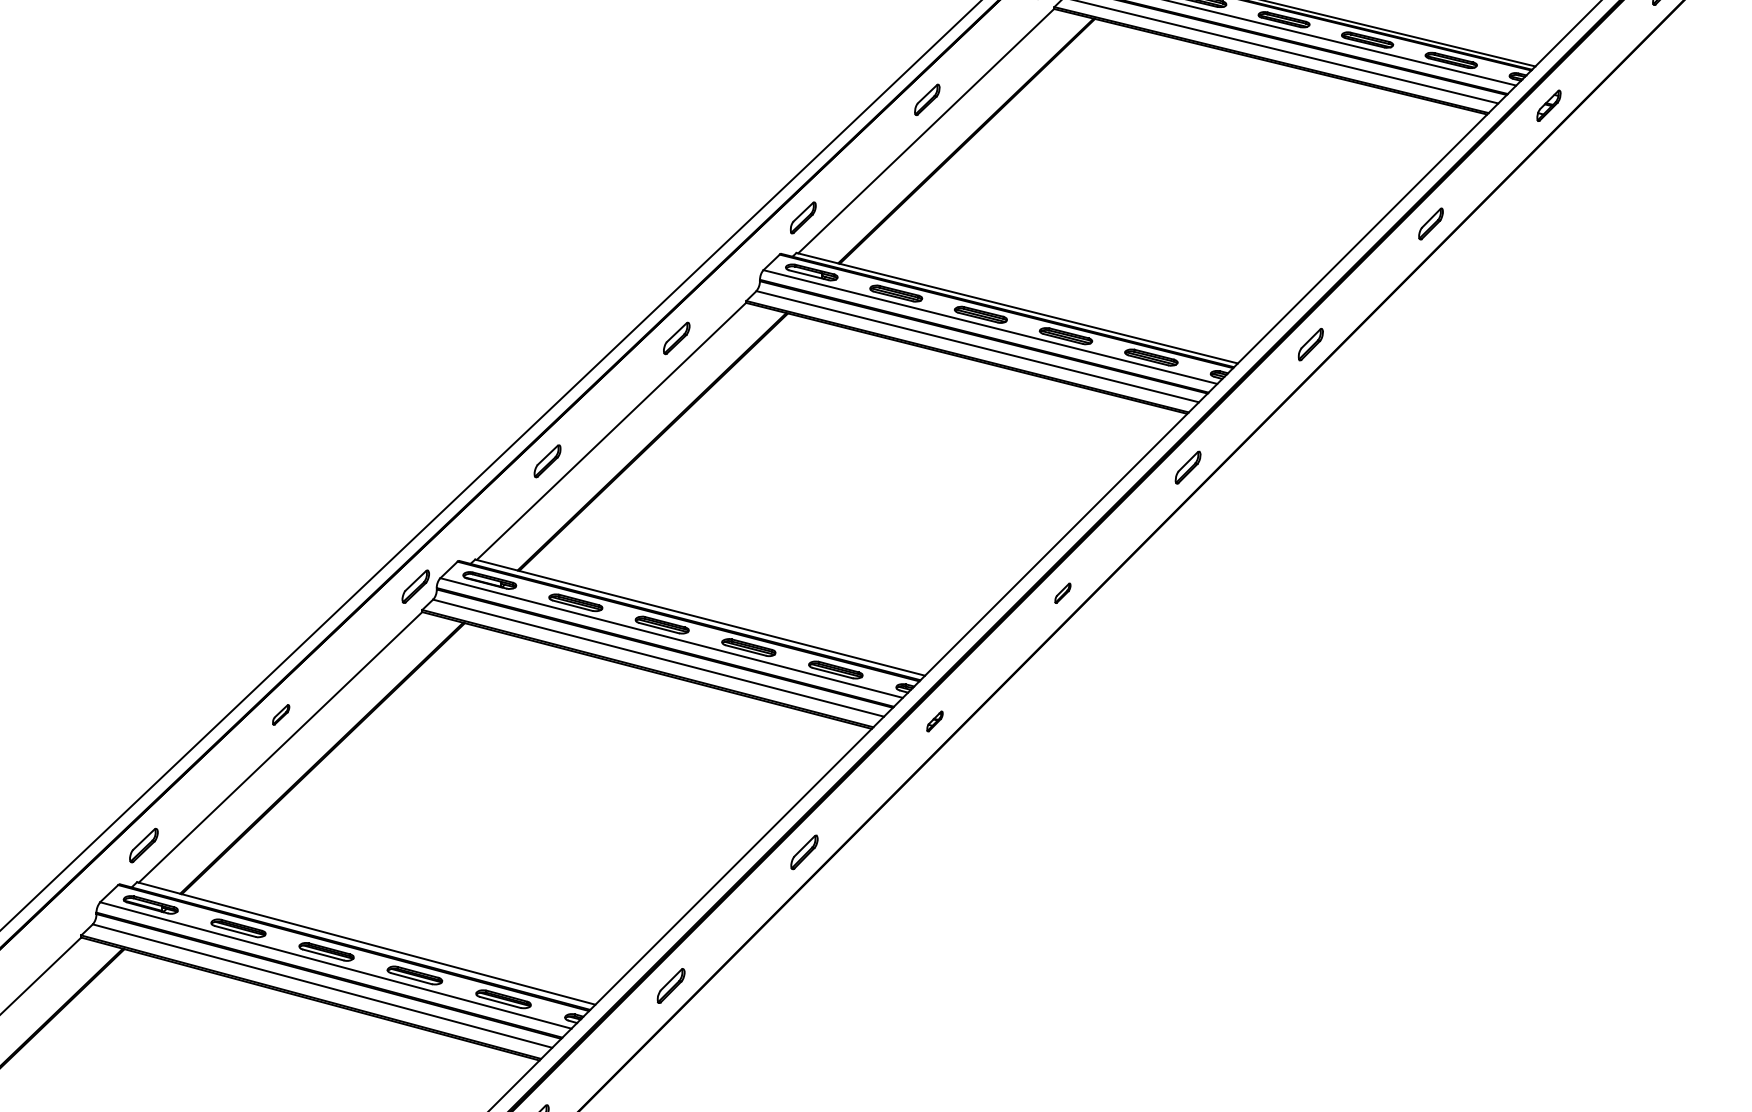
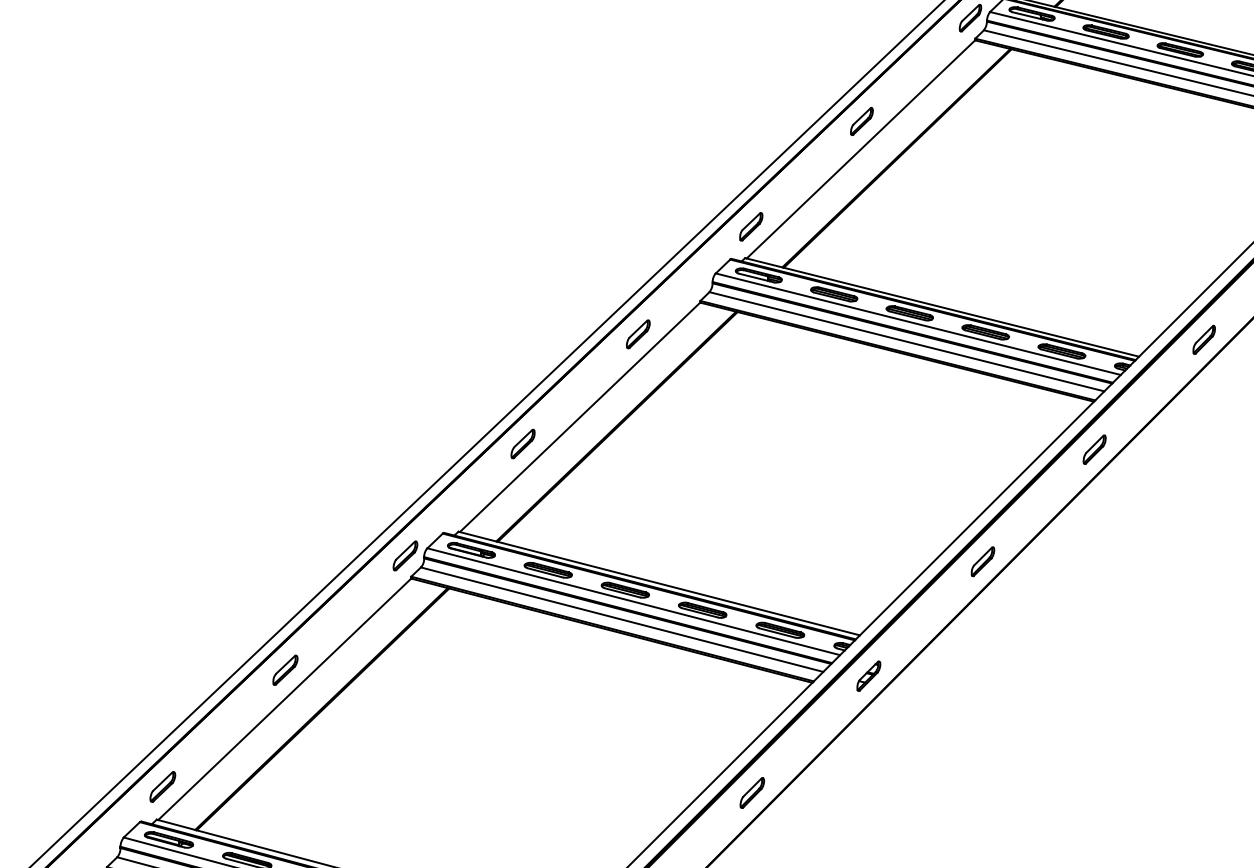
part: (1062, 593) -> (982, 561), size x1.67
part: (280, 714) -> (284, 669), size x1.67
part: (934, 721) -> (868, 676), size x1.67

